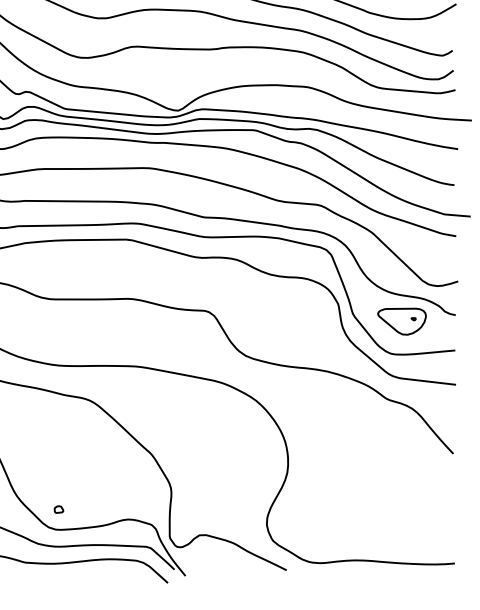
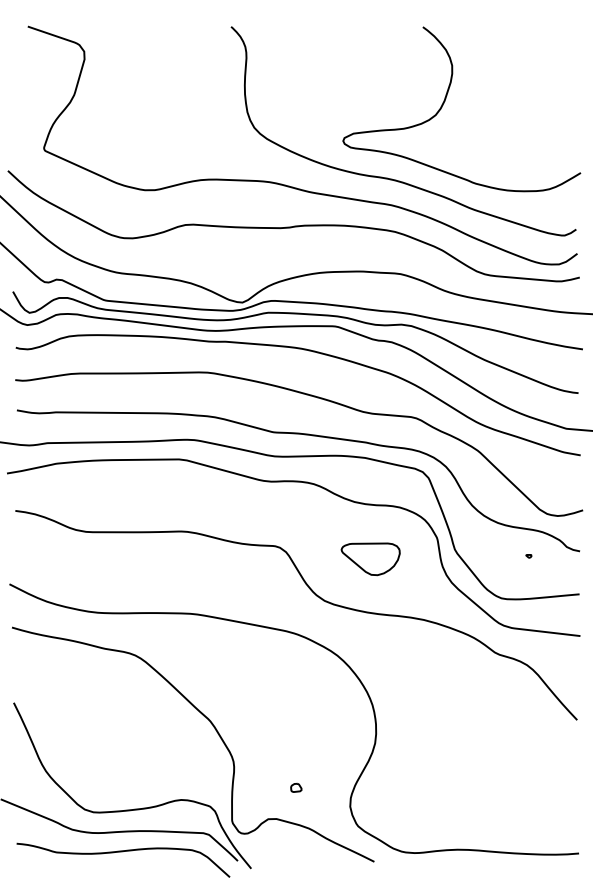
part: (401, 321) -> (370, 559), moved
part: (59, 509) -> (296, 787), moved

